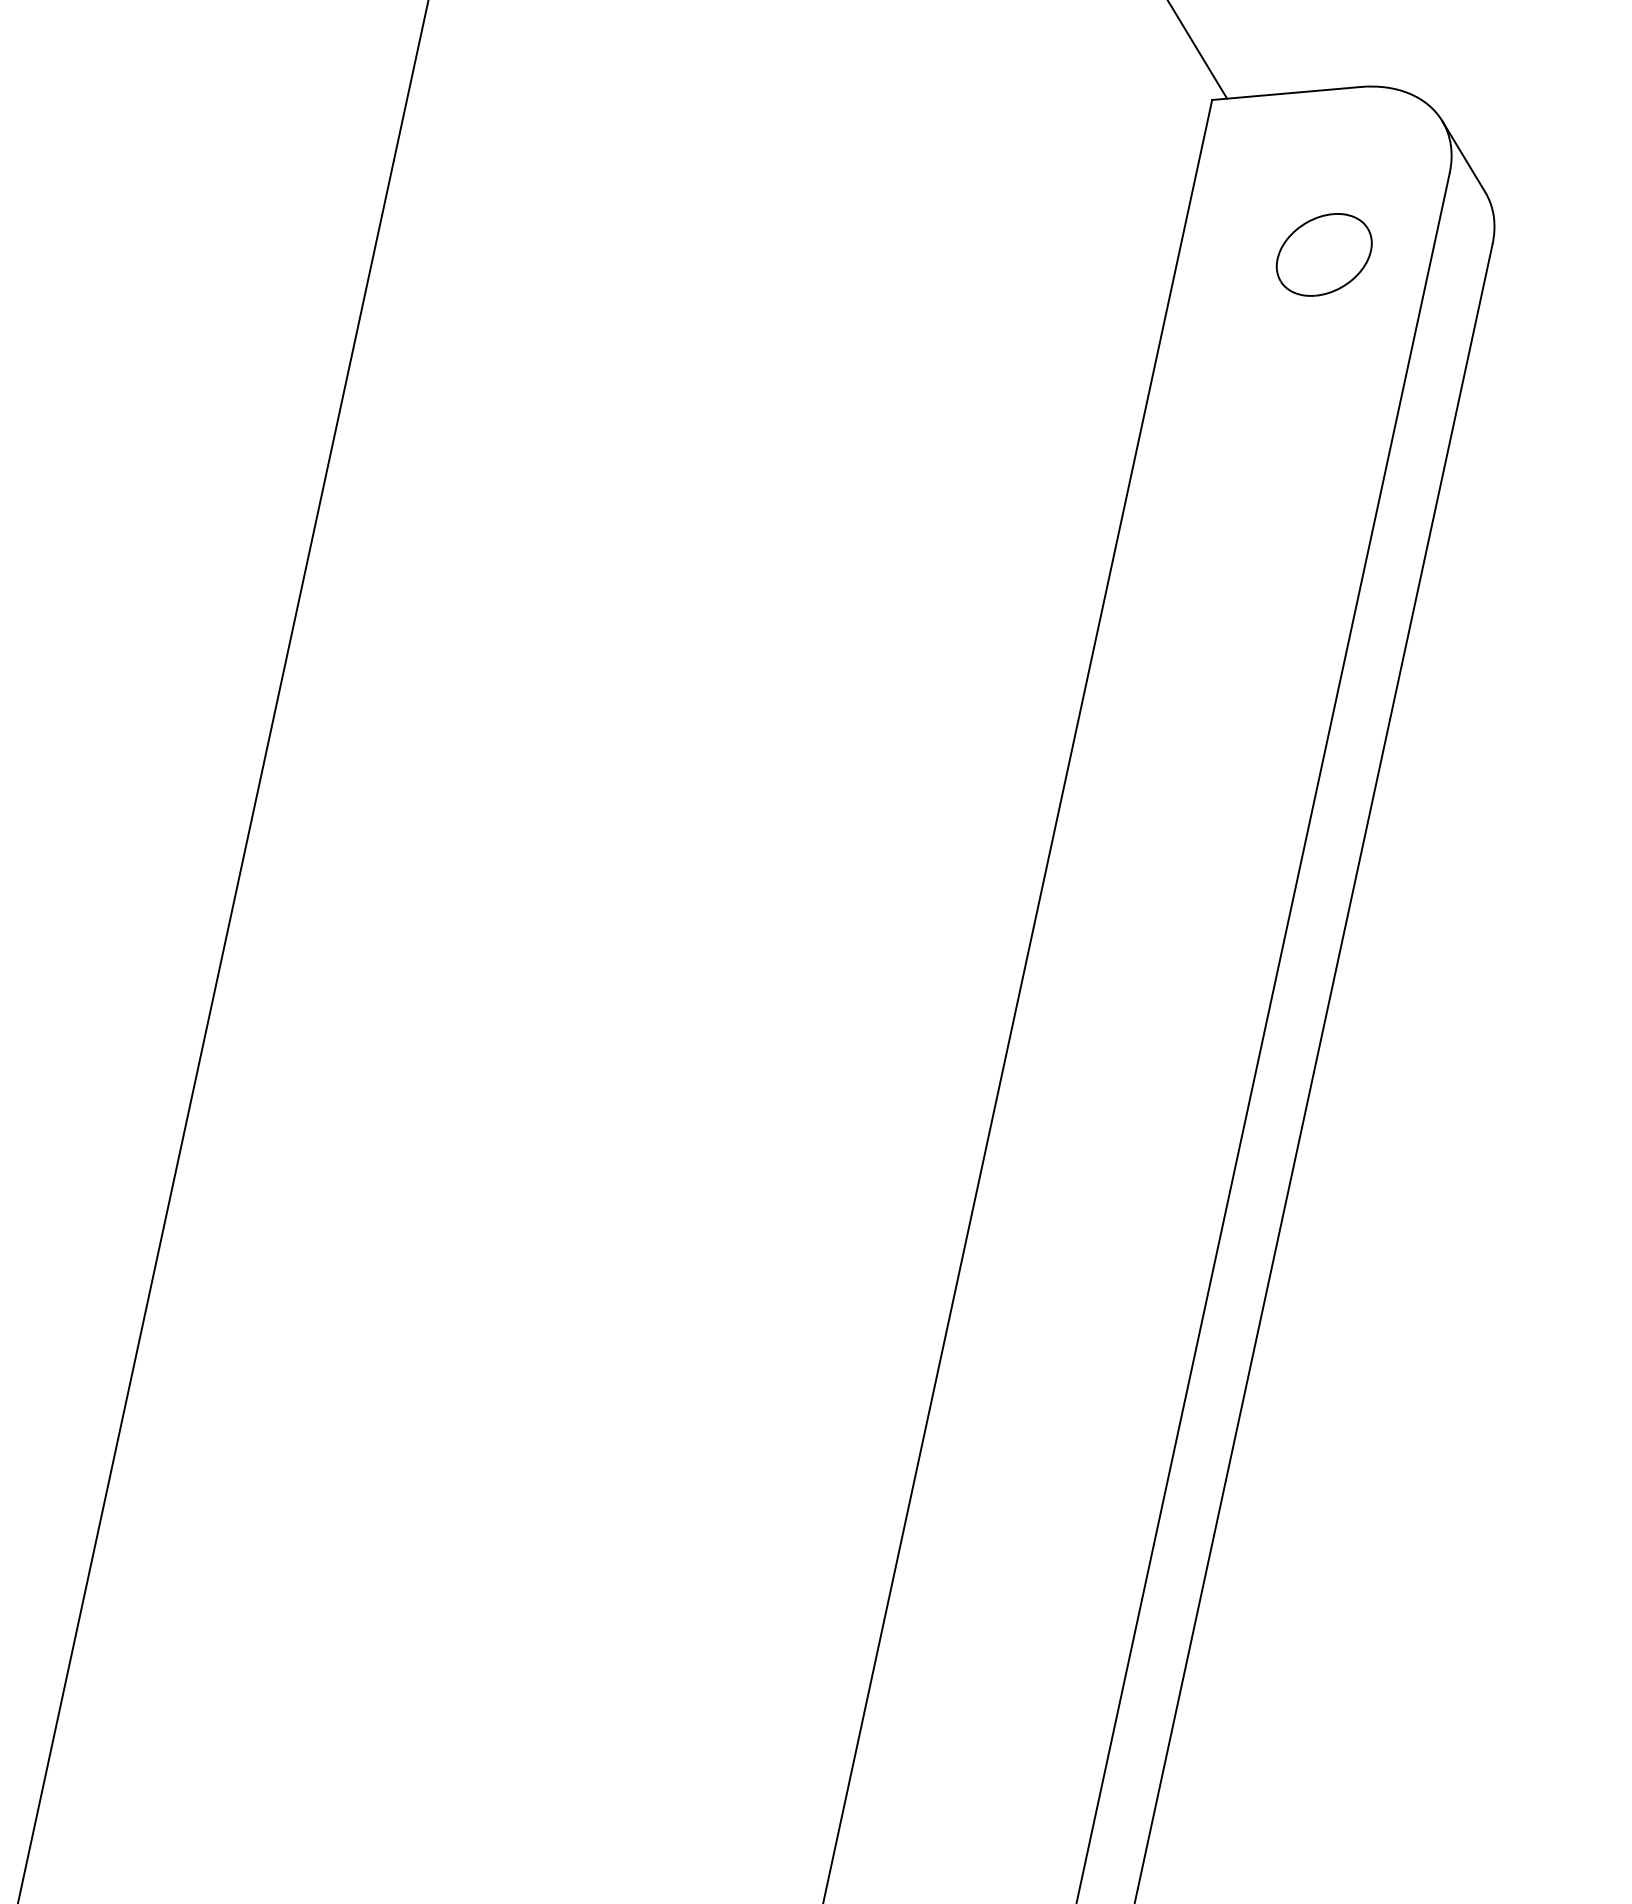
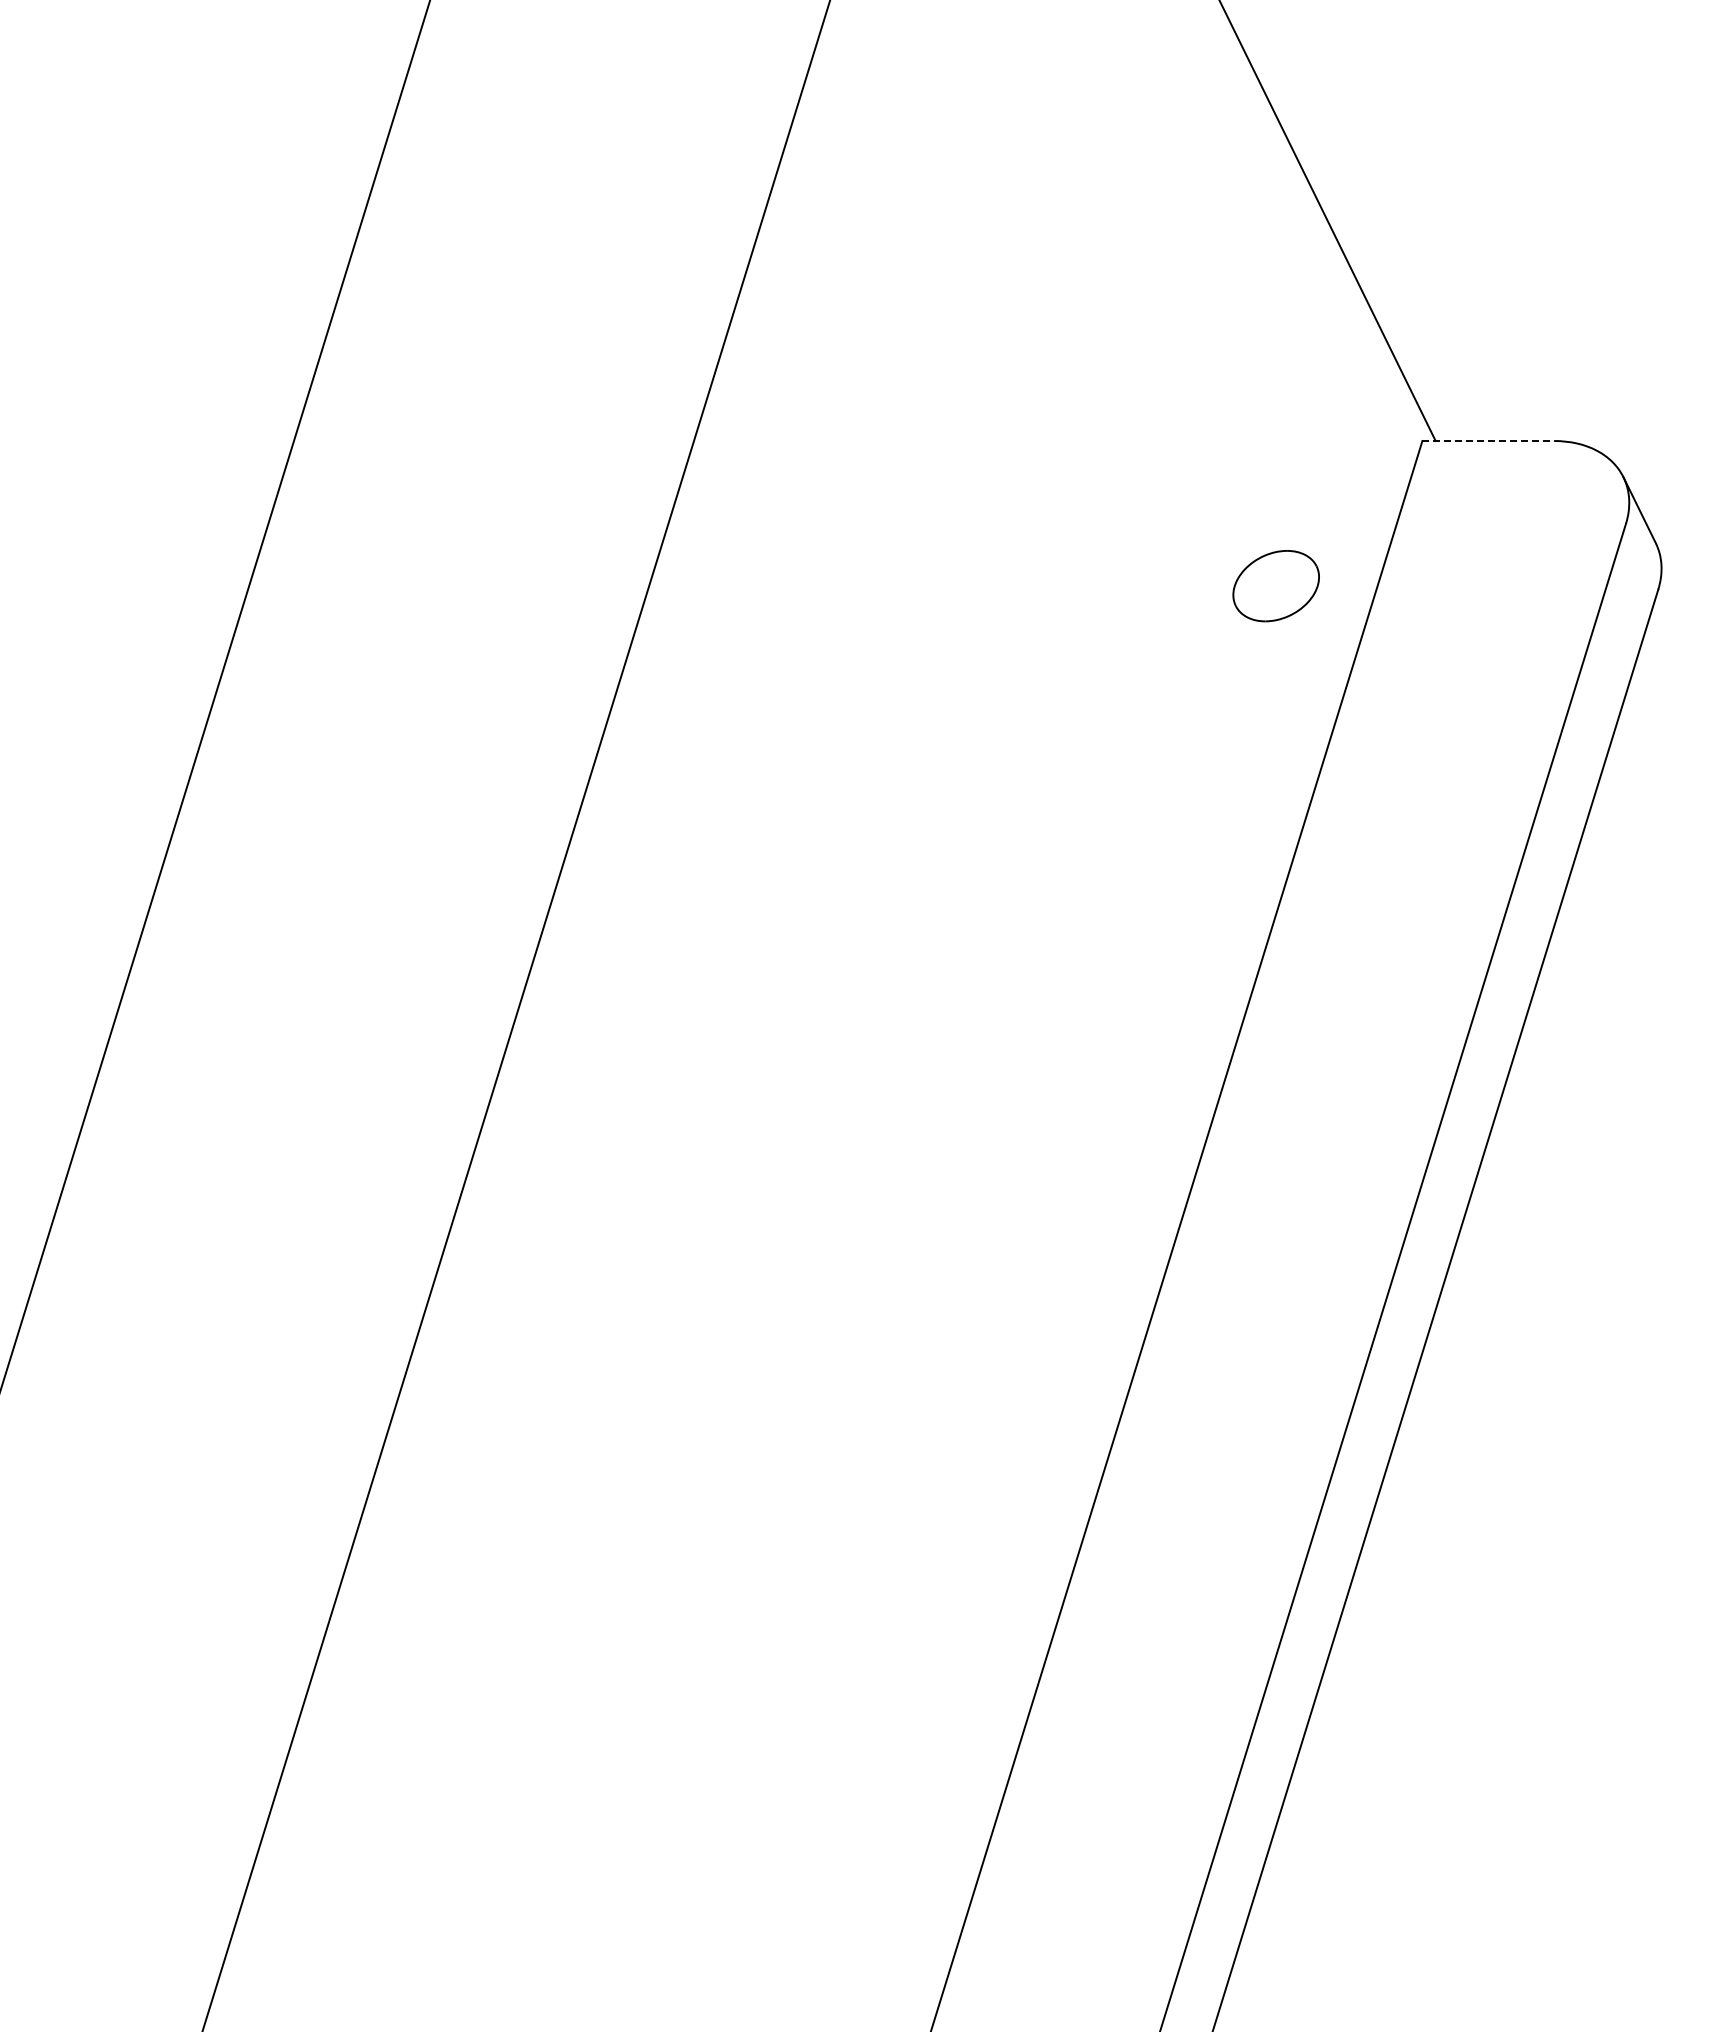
line: (1286, 94) -> (1488, 441), solid -> dashed
part: (1323, 255) -> (1275, 586), moved

